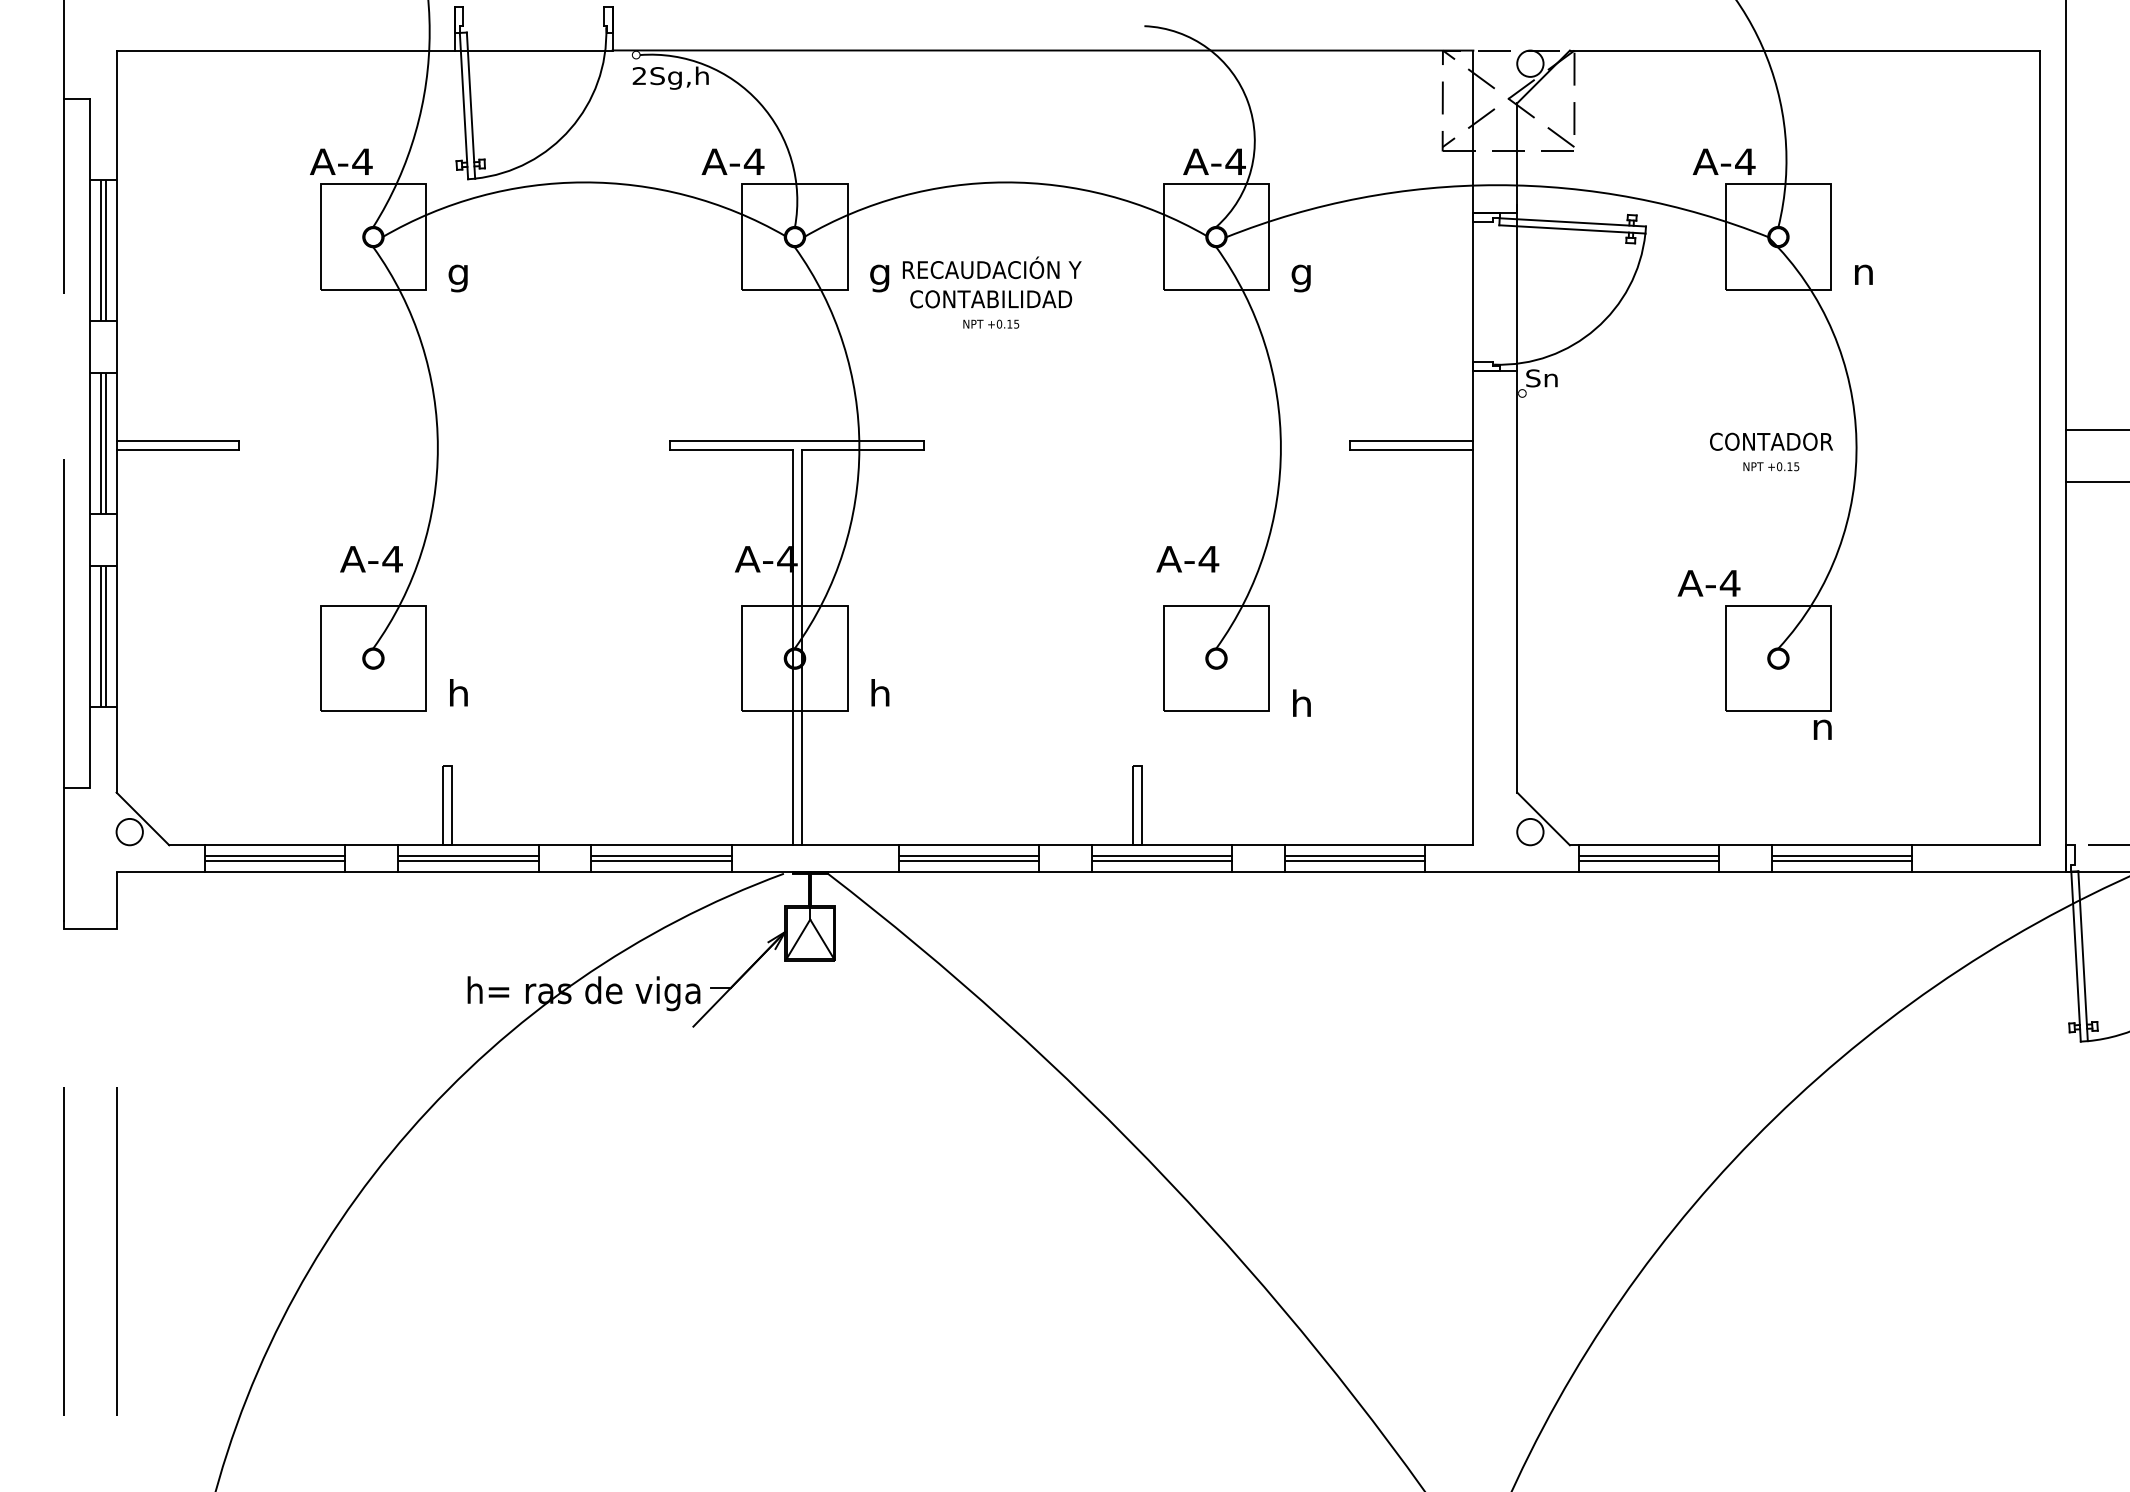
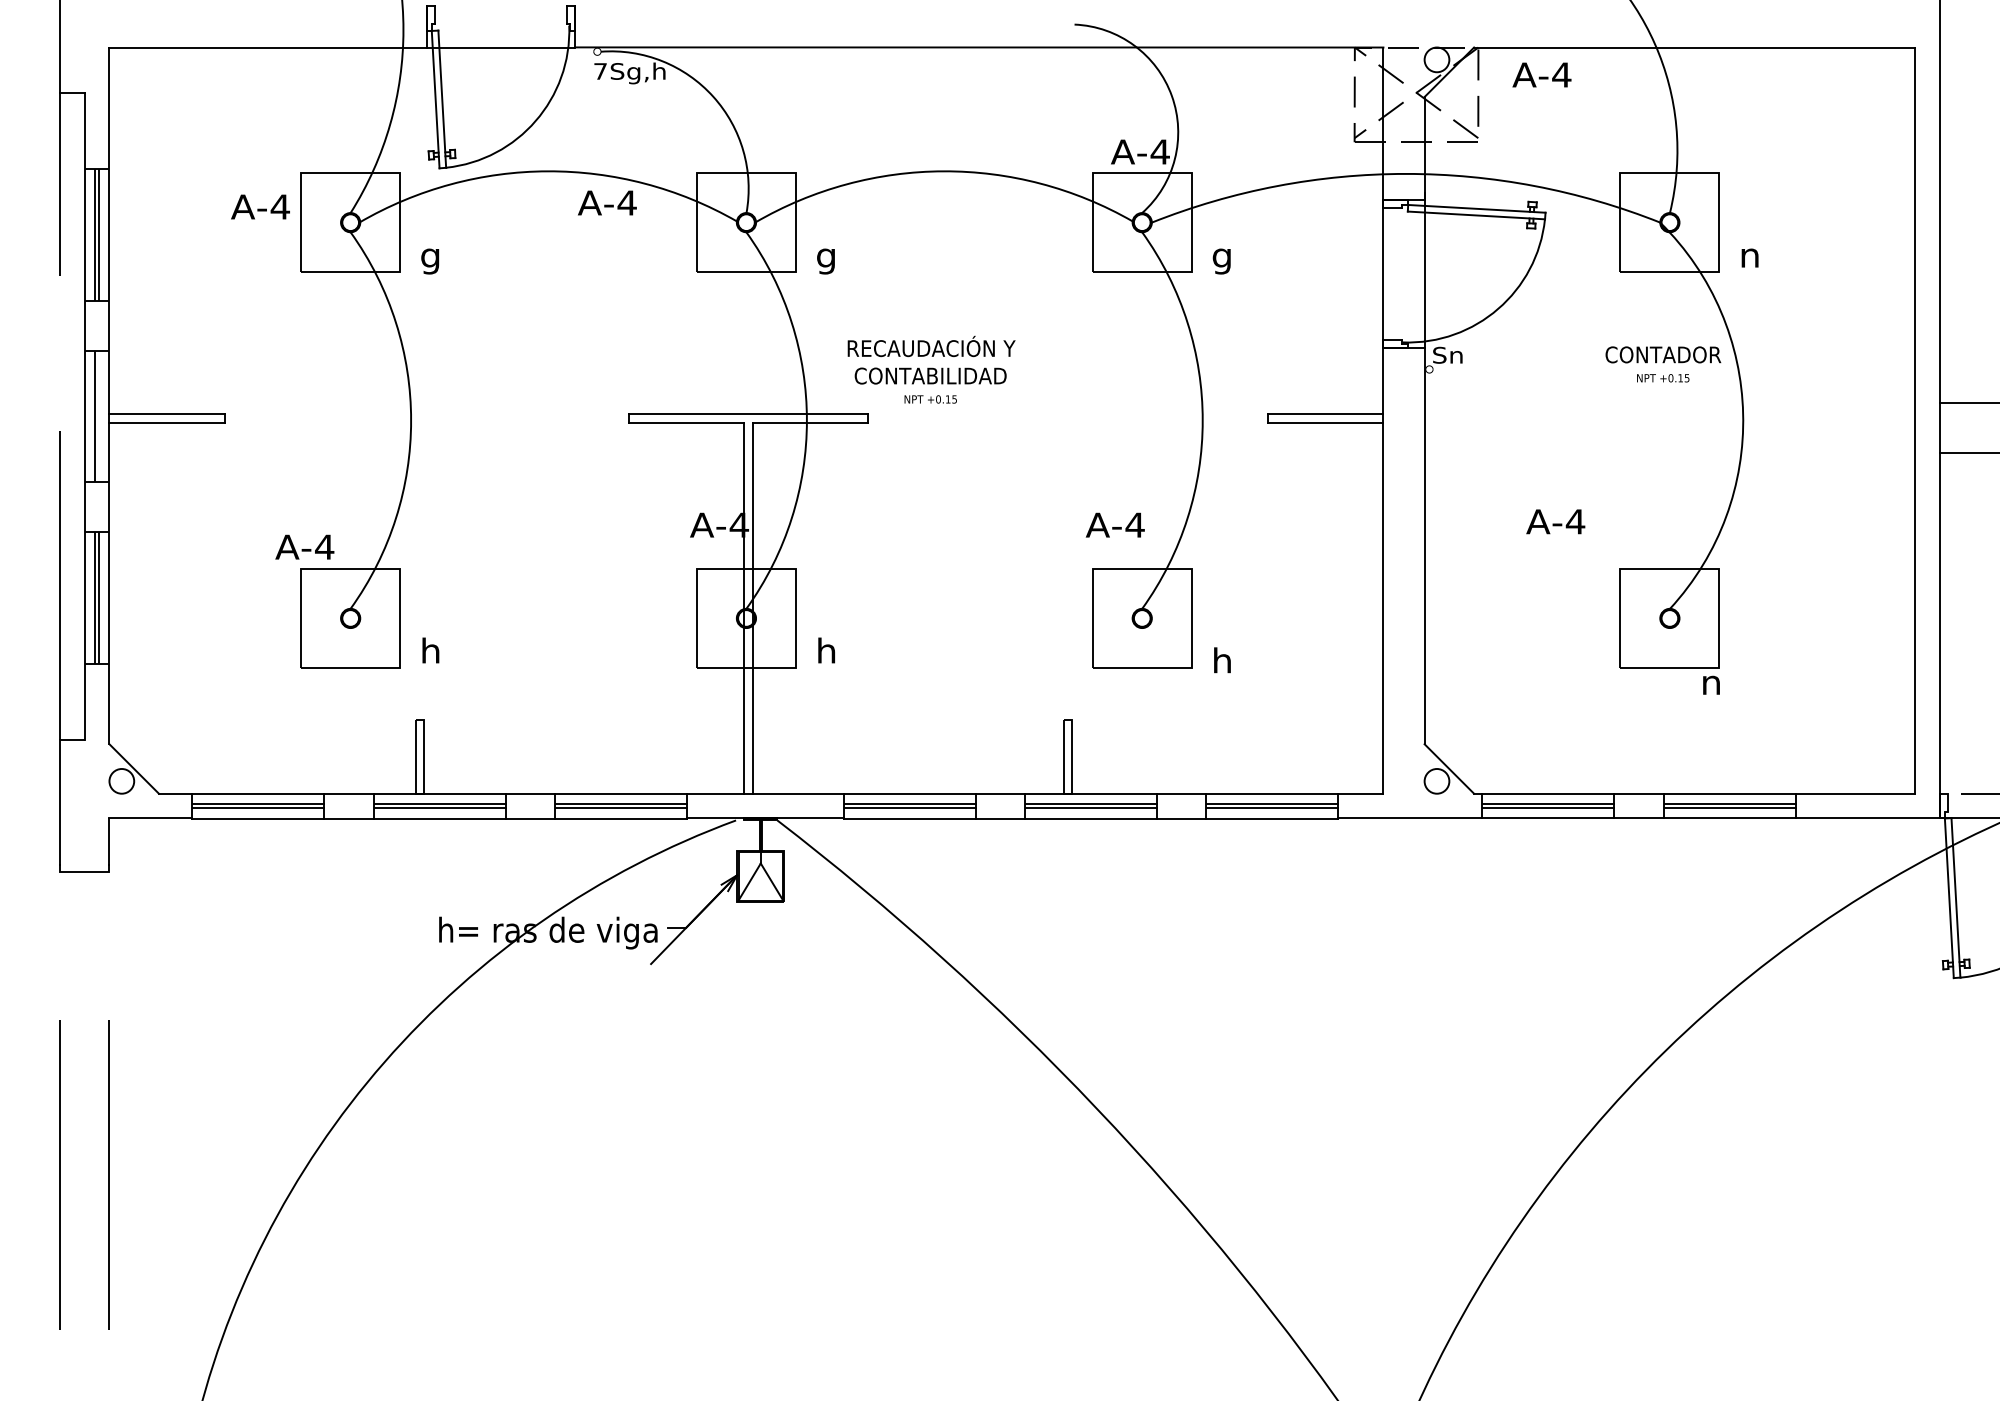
text: (639, 76) -> (600, 71), 2Sg,h -> 7Sg,h
text: (341, 161) -> (260, 206), moved
text: (733, 161) -> (607, 202), moved
text: (1723, 161) -> (1541, 74), moved
text: (992, 292) -> (931, 369), moved
line: (105, 443) -> (99, 416), removed
text: (1771, 452) -> (1663, 364), moved
text: (371, 558) -> (304, 546), moved
text: (1708, 583) -> (1555, 521), moved

